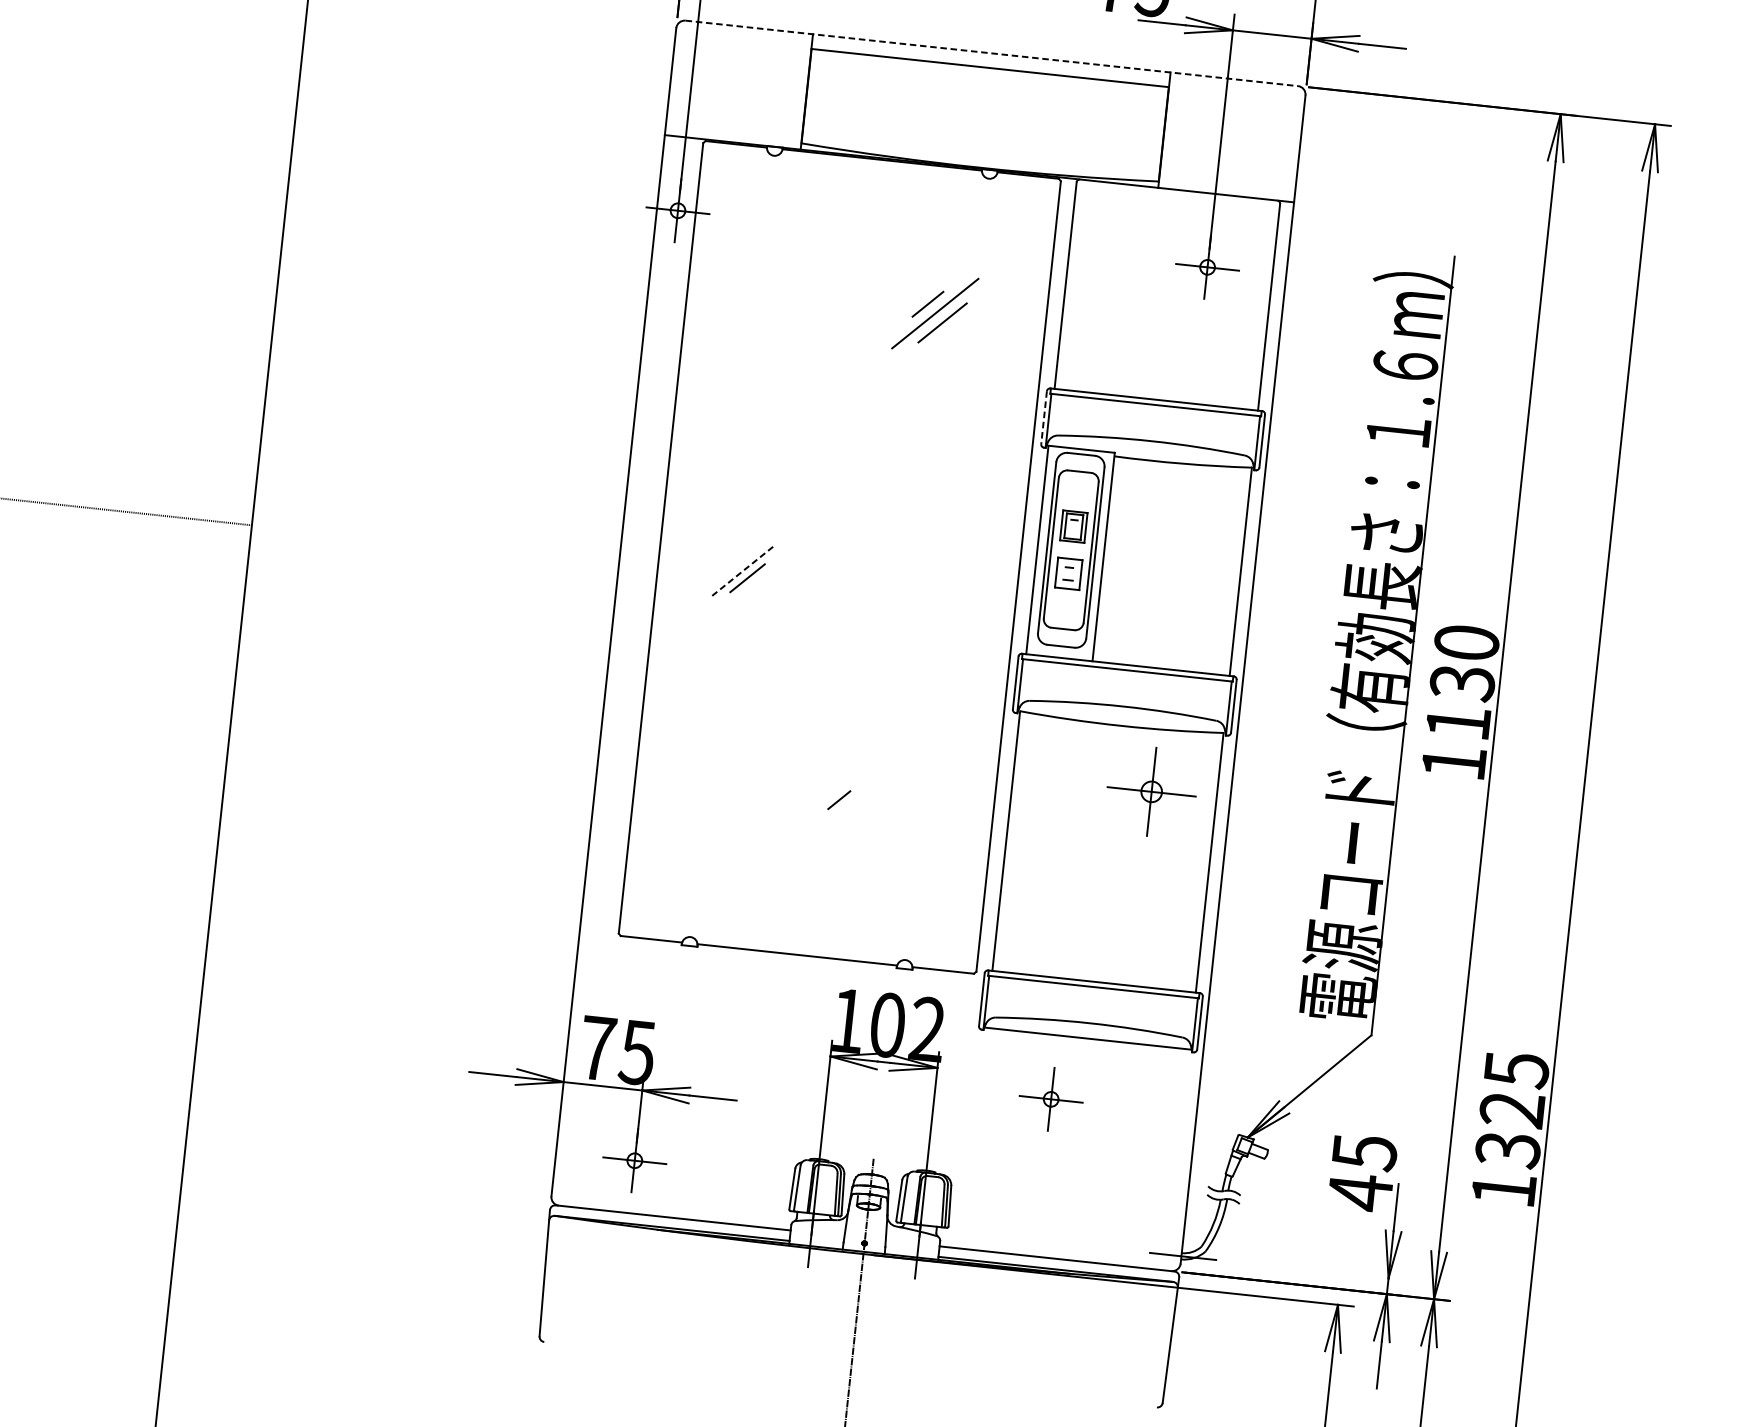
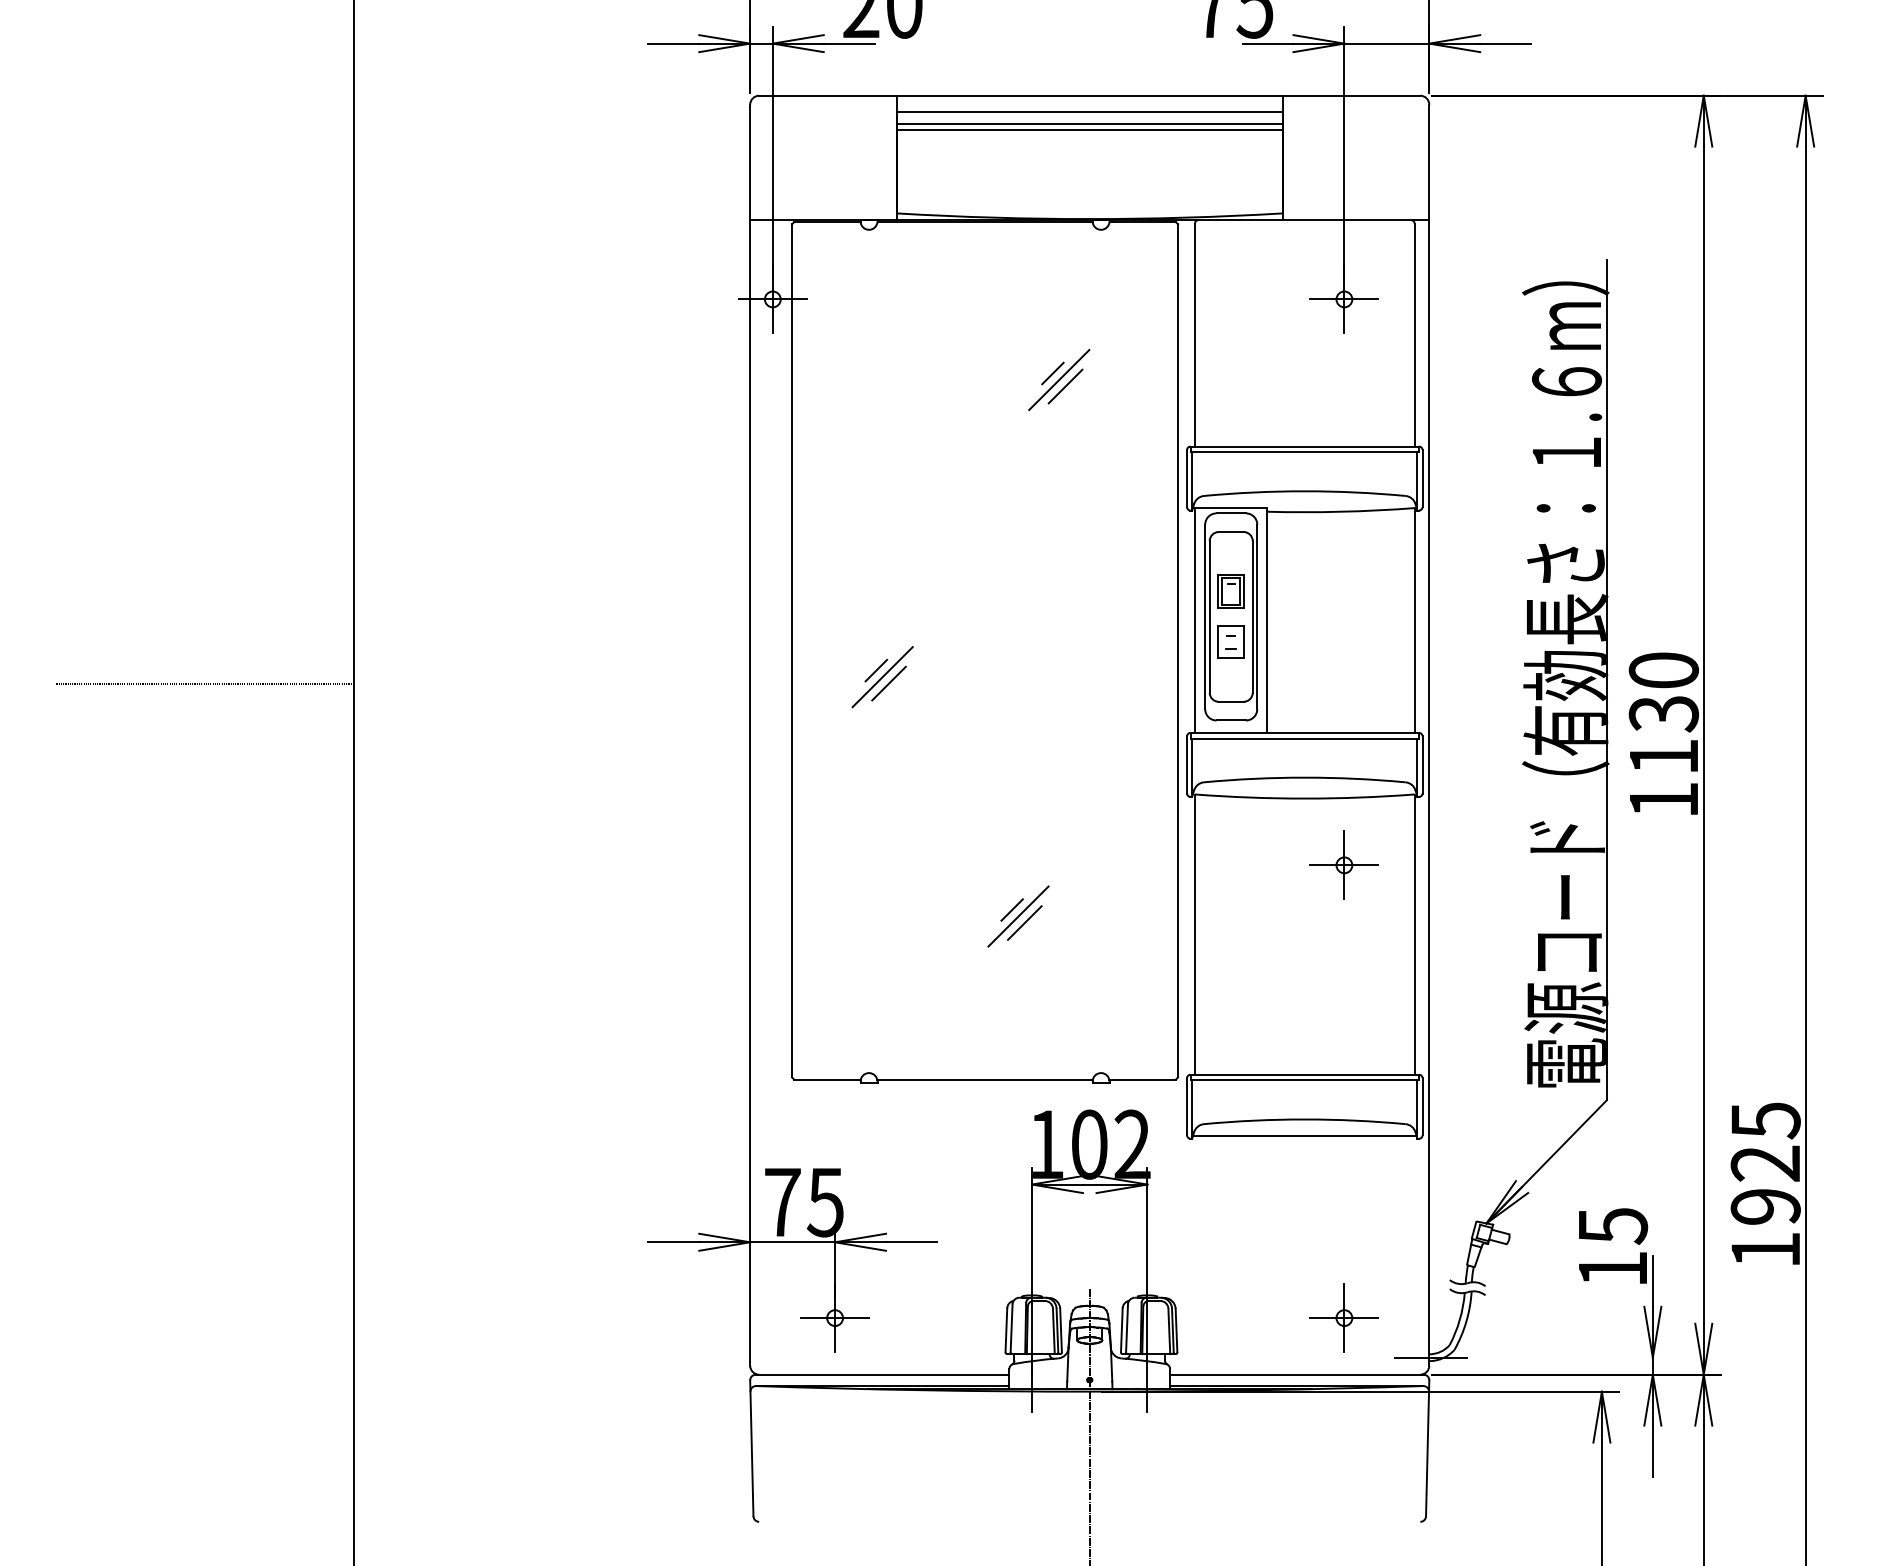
line: (991, 53) -> (1089, 95), dashed -> solid
line: (988, 80) -> (1089, 124), added
line: (988, 84) -> (1089, 129), added
part: (935, 314) -> (1059, 380), size x0.71
line: (1044, 417) -> (1187, 478), dashed -> solid
line: (737, 564) -> (876, 670), added
line: (742, 571) -> (882, 677), dashed -> solid
part: (1150, 790) -> (1343, 864), size x0.71
line: (844, 806) -> (1018, 916), added
line: (849, 812) -> (1024, 922), added
part: (1050, 1098) -> (1343, 1317), moved
text: (1507, 1150) -> (1765, 1207), 1325 -> 1925
text: (1360, 1191) -> (1612, 1268), 45 -> 15

